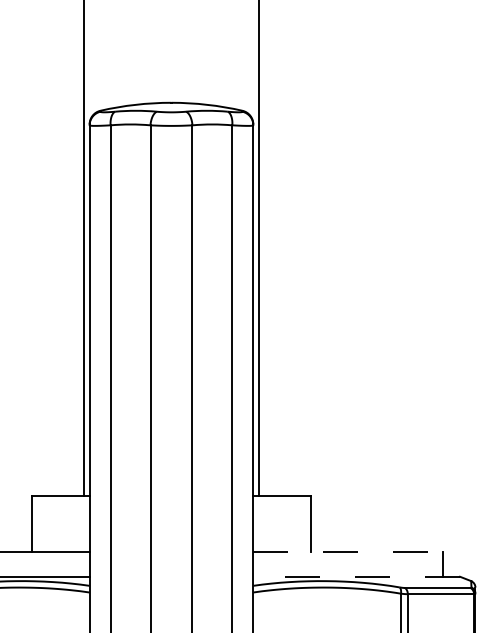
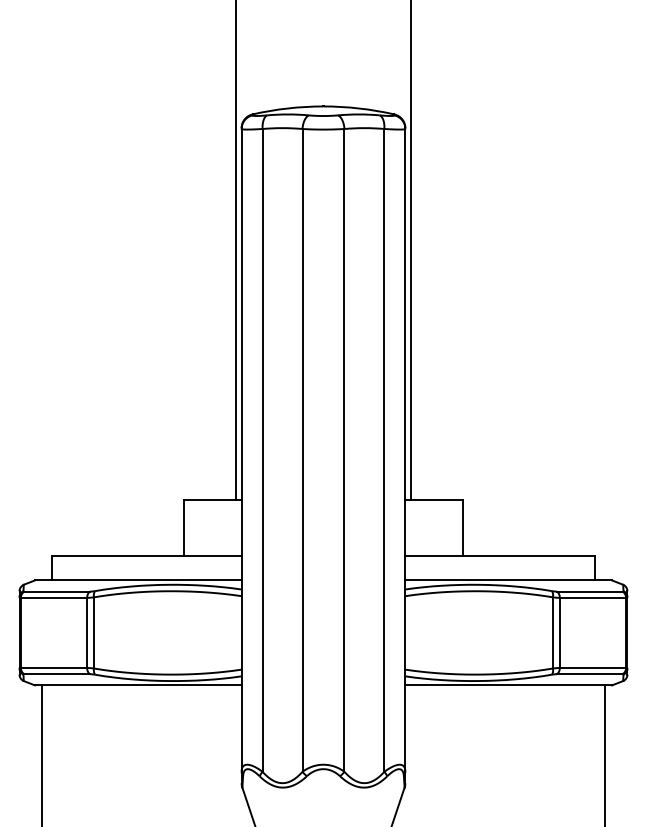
line: (347, 551) -> (499, 555), dashed -> solid
line: (356, 576) -> (508, 580), dashed -> solid

